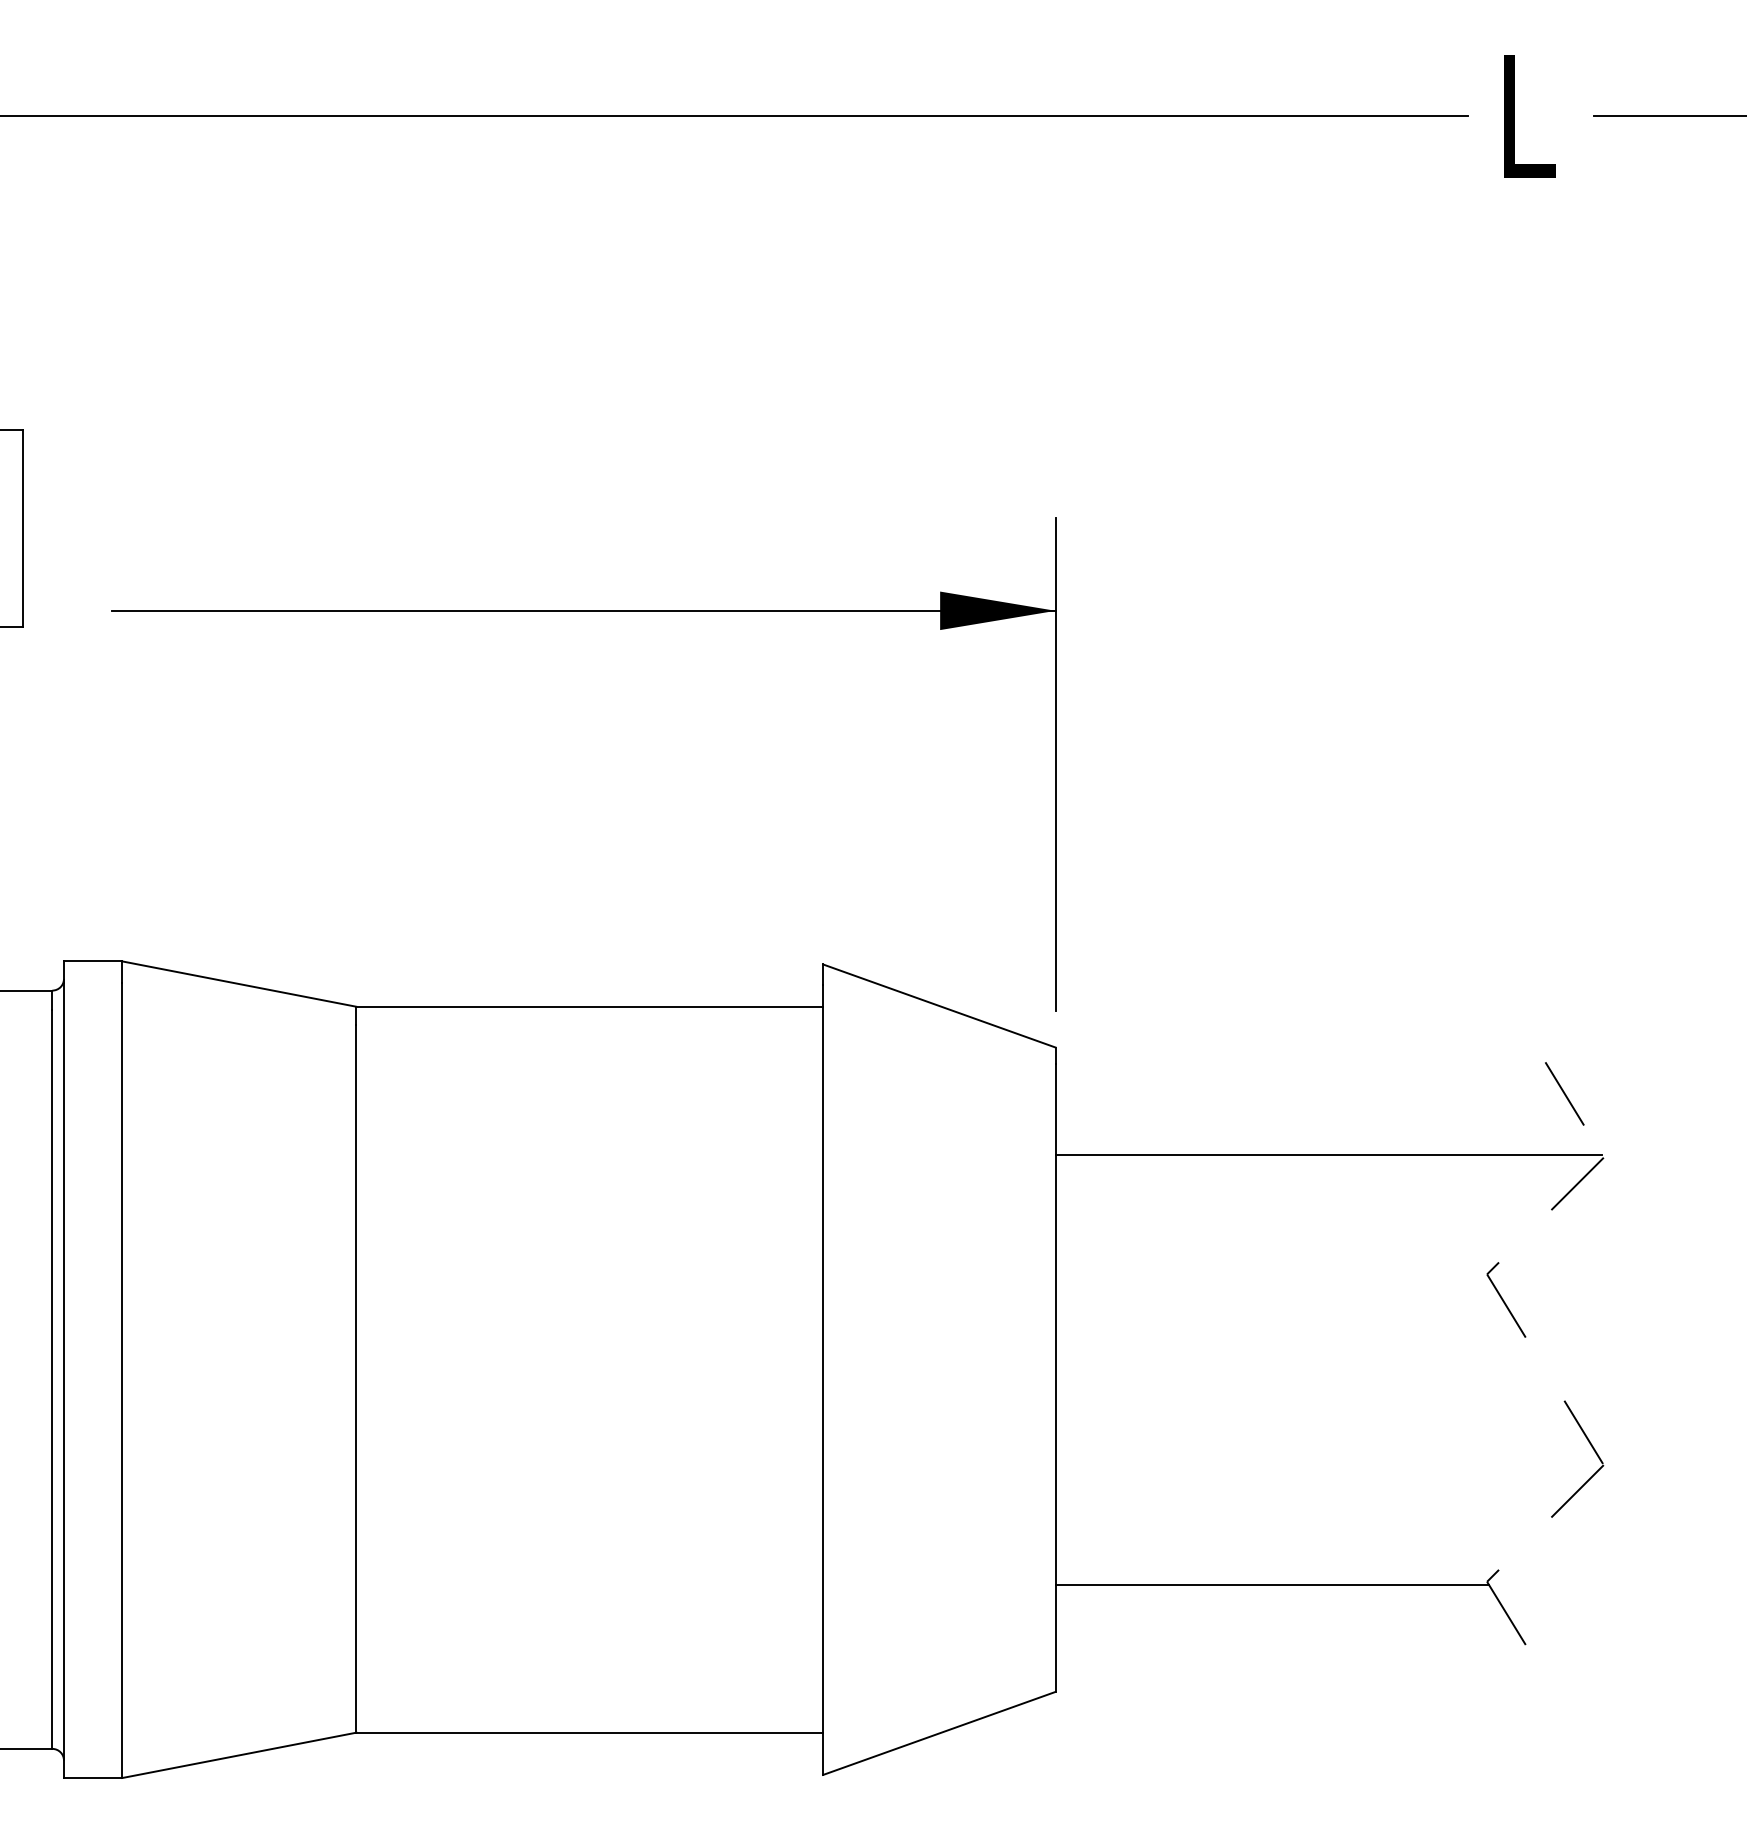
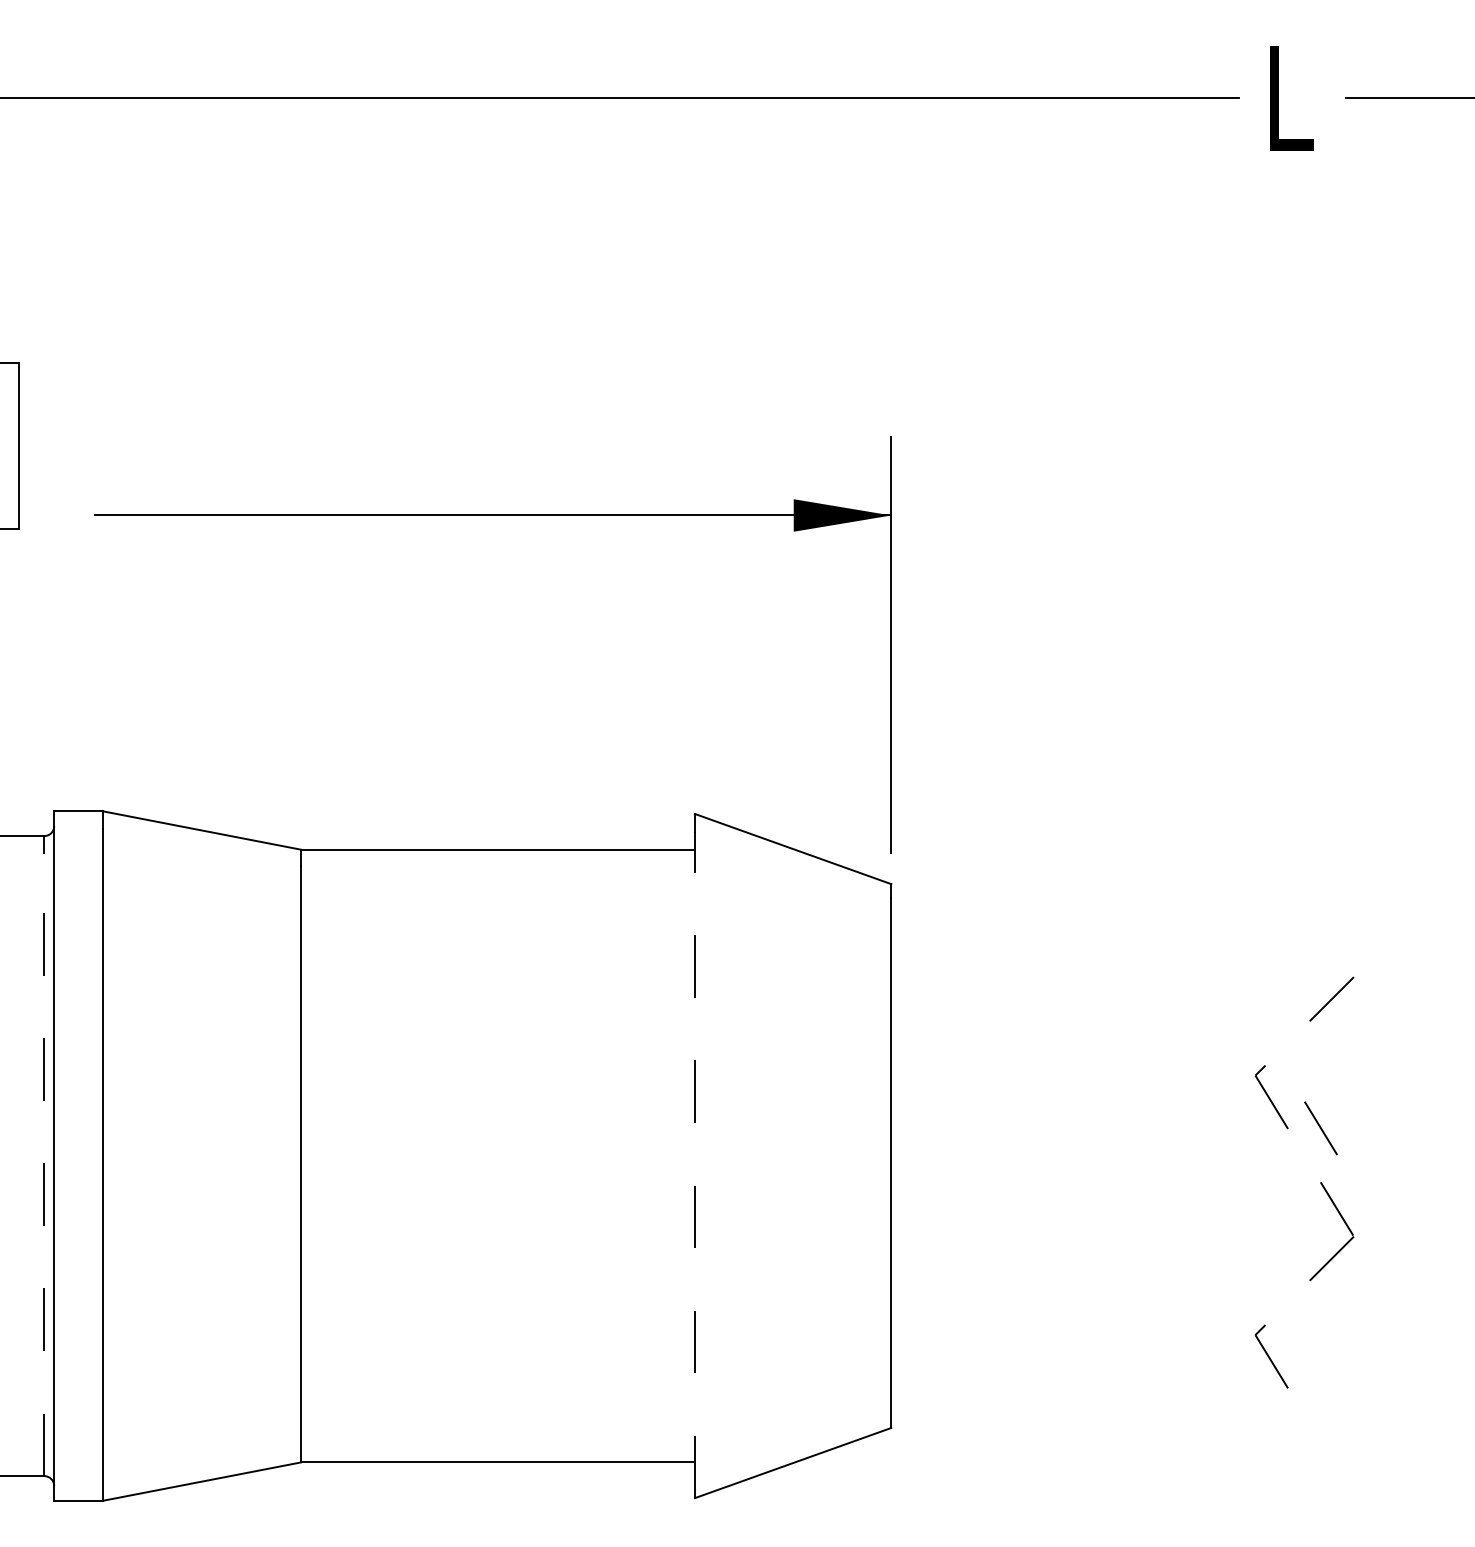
line: (1564, 1093) -> (1320, 1128), moved
line: (1328, 1154) -> (1121, 974), removed
line: (52, 1379) -> (44, 1164), solid -> dashed
line: (823, 1380) -> (695, 1165), solid -> dashed
line: (1271, 1584) -> (1073, 1337), removed

